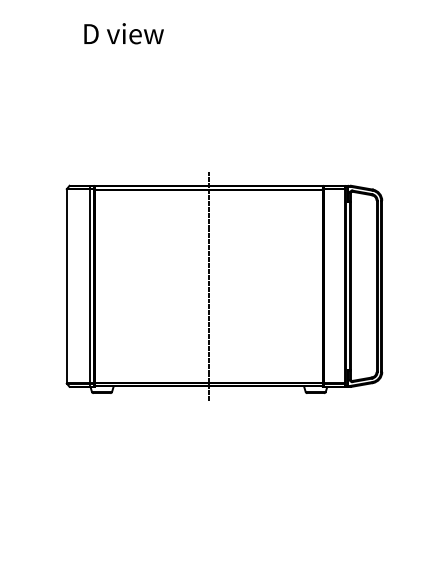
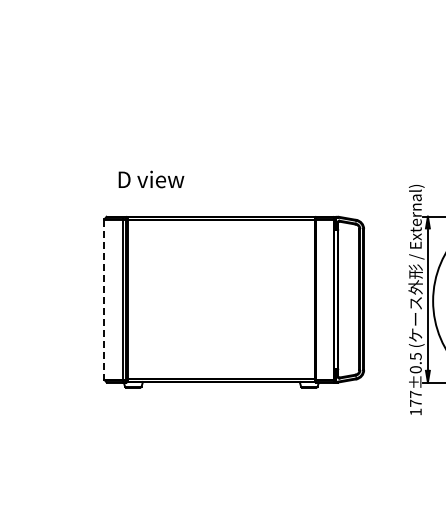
text: (124, 33) -> (151, 179), moved
line: (67, 286) -> (104, 299), solid -> dashed
line: (209, 286) -> (221, 299), removed

